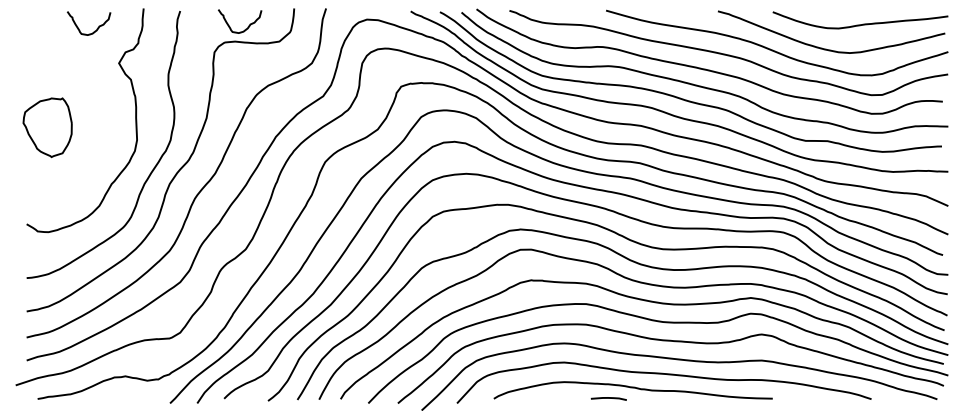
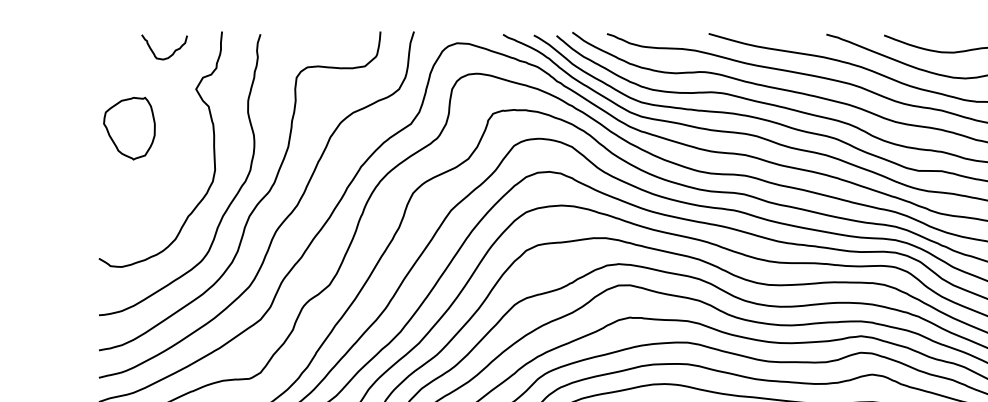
curve: (245, 28) -> (329, 52), removed
part: (47, 127) -> (129, 128), moved

